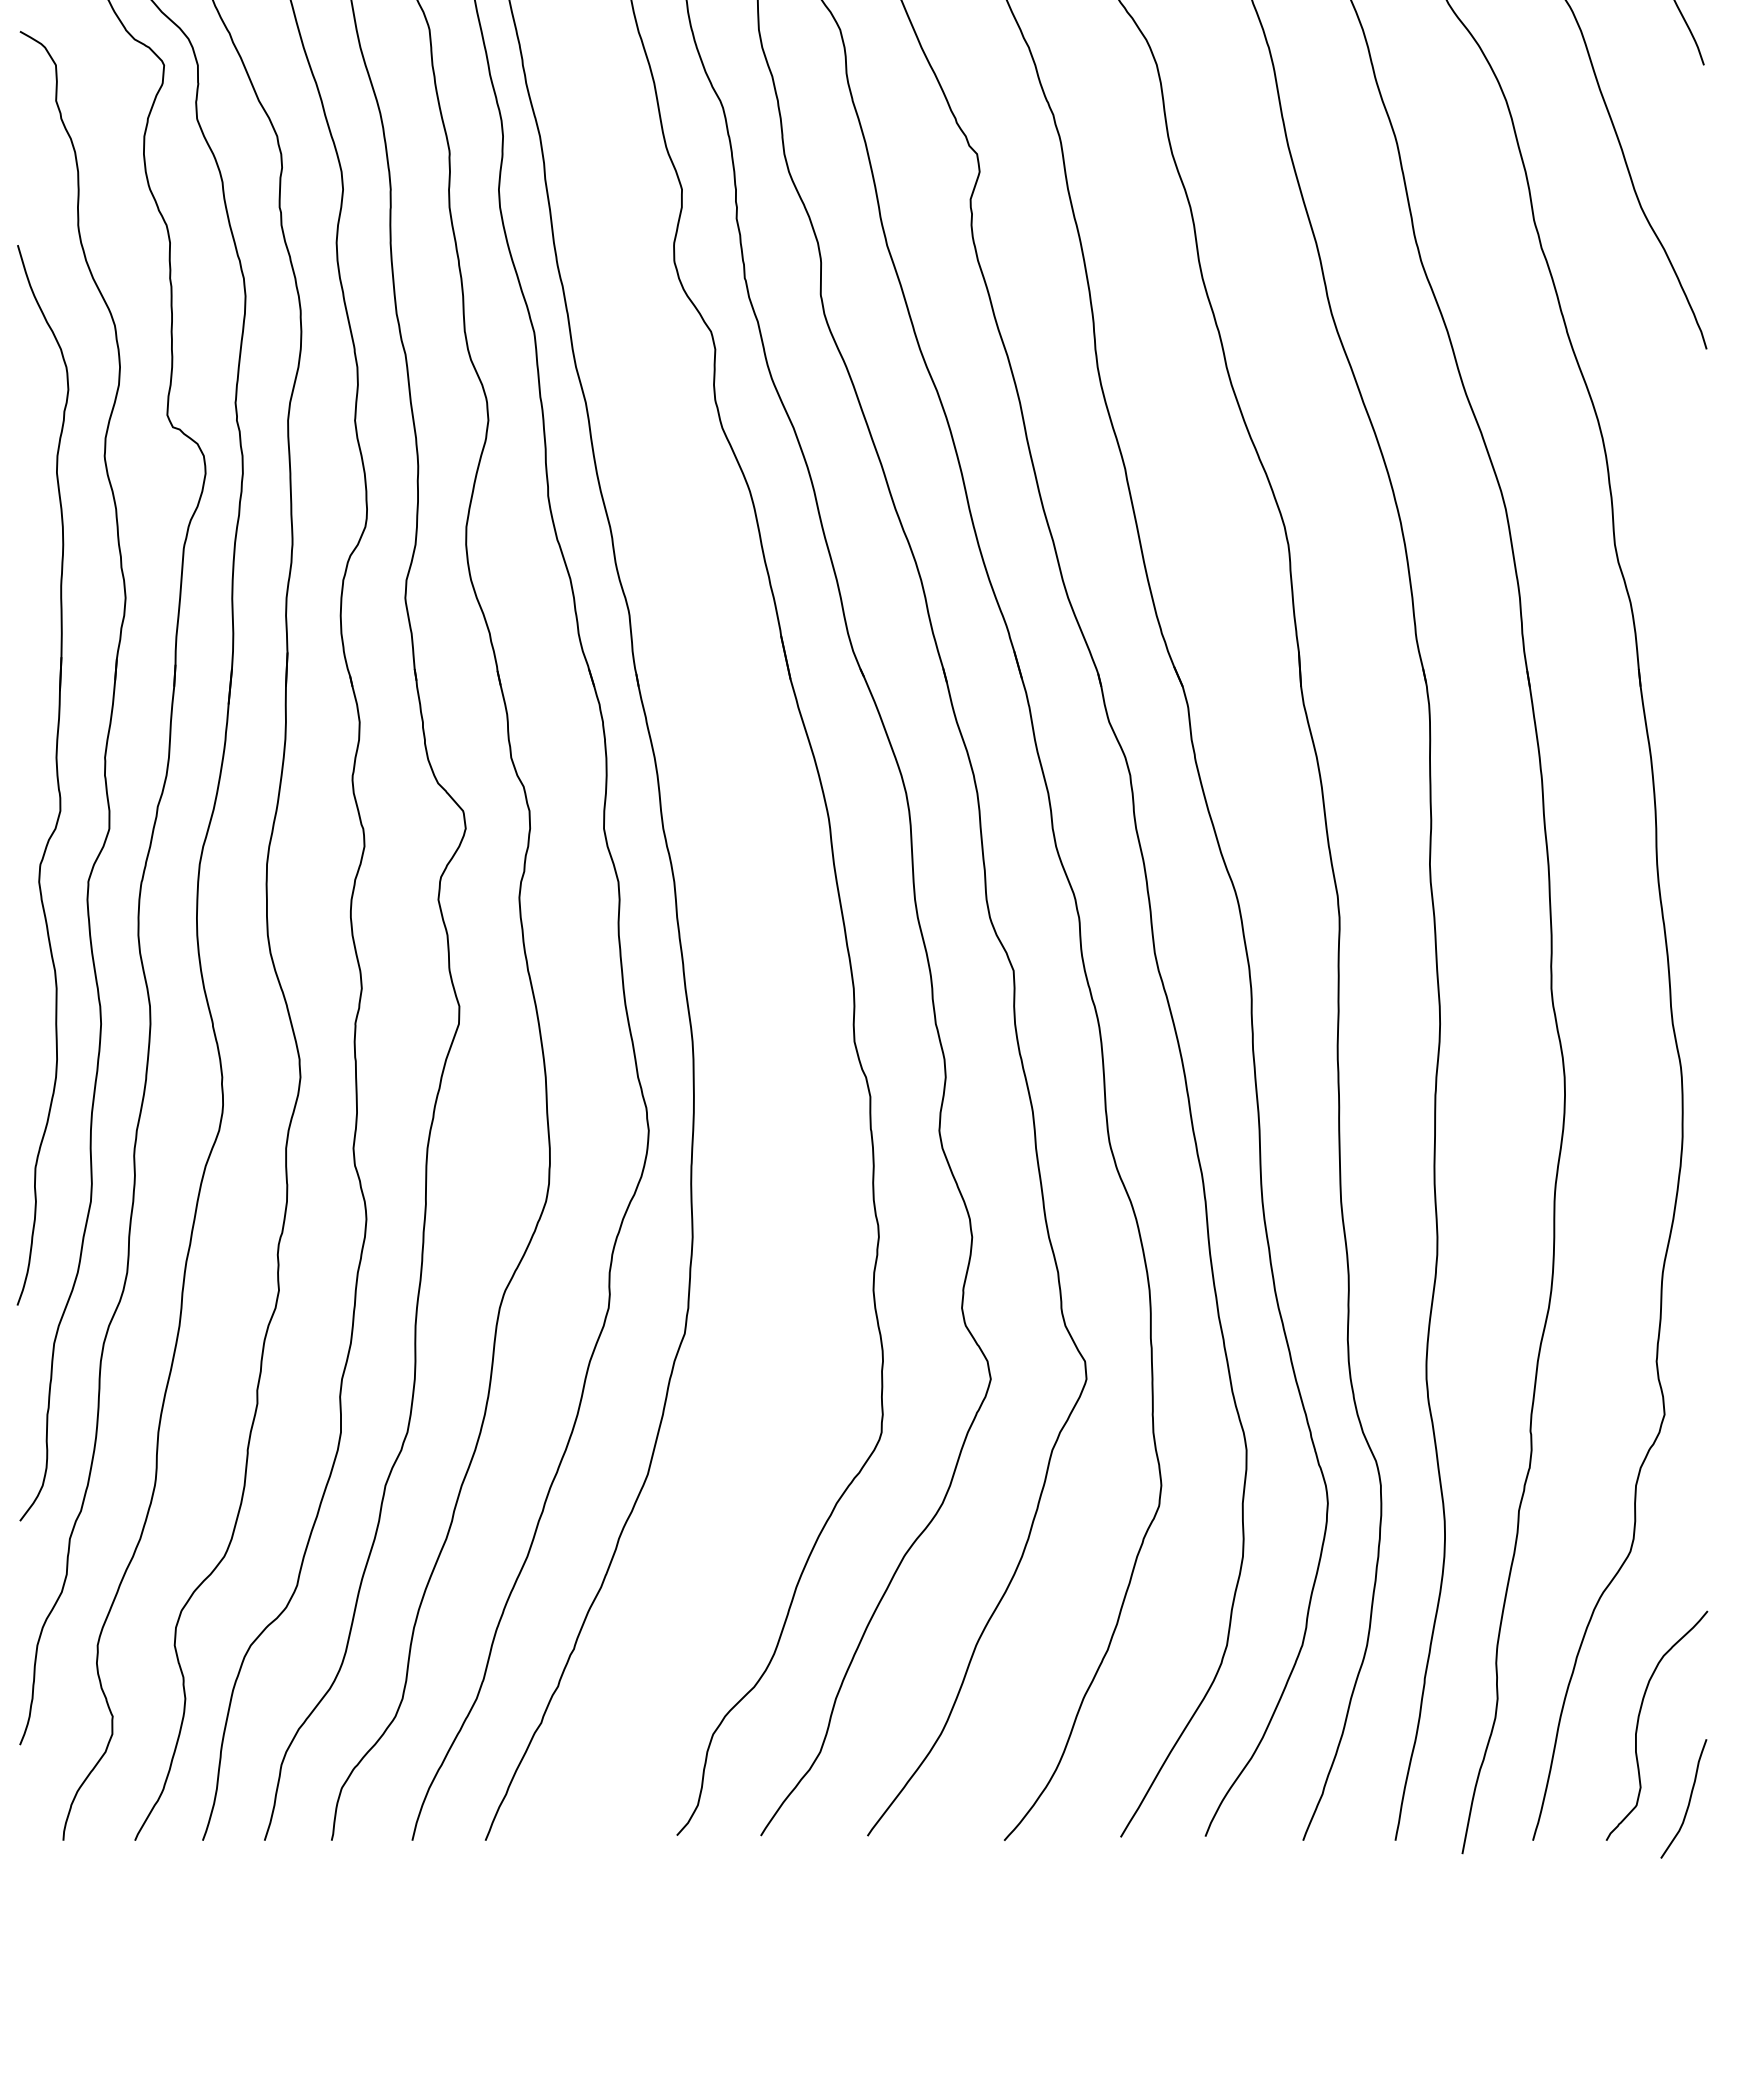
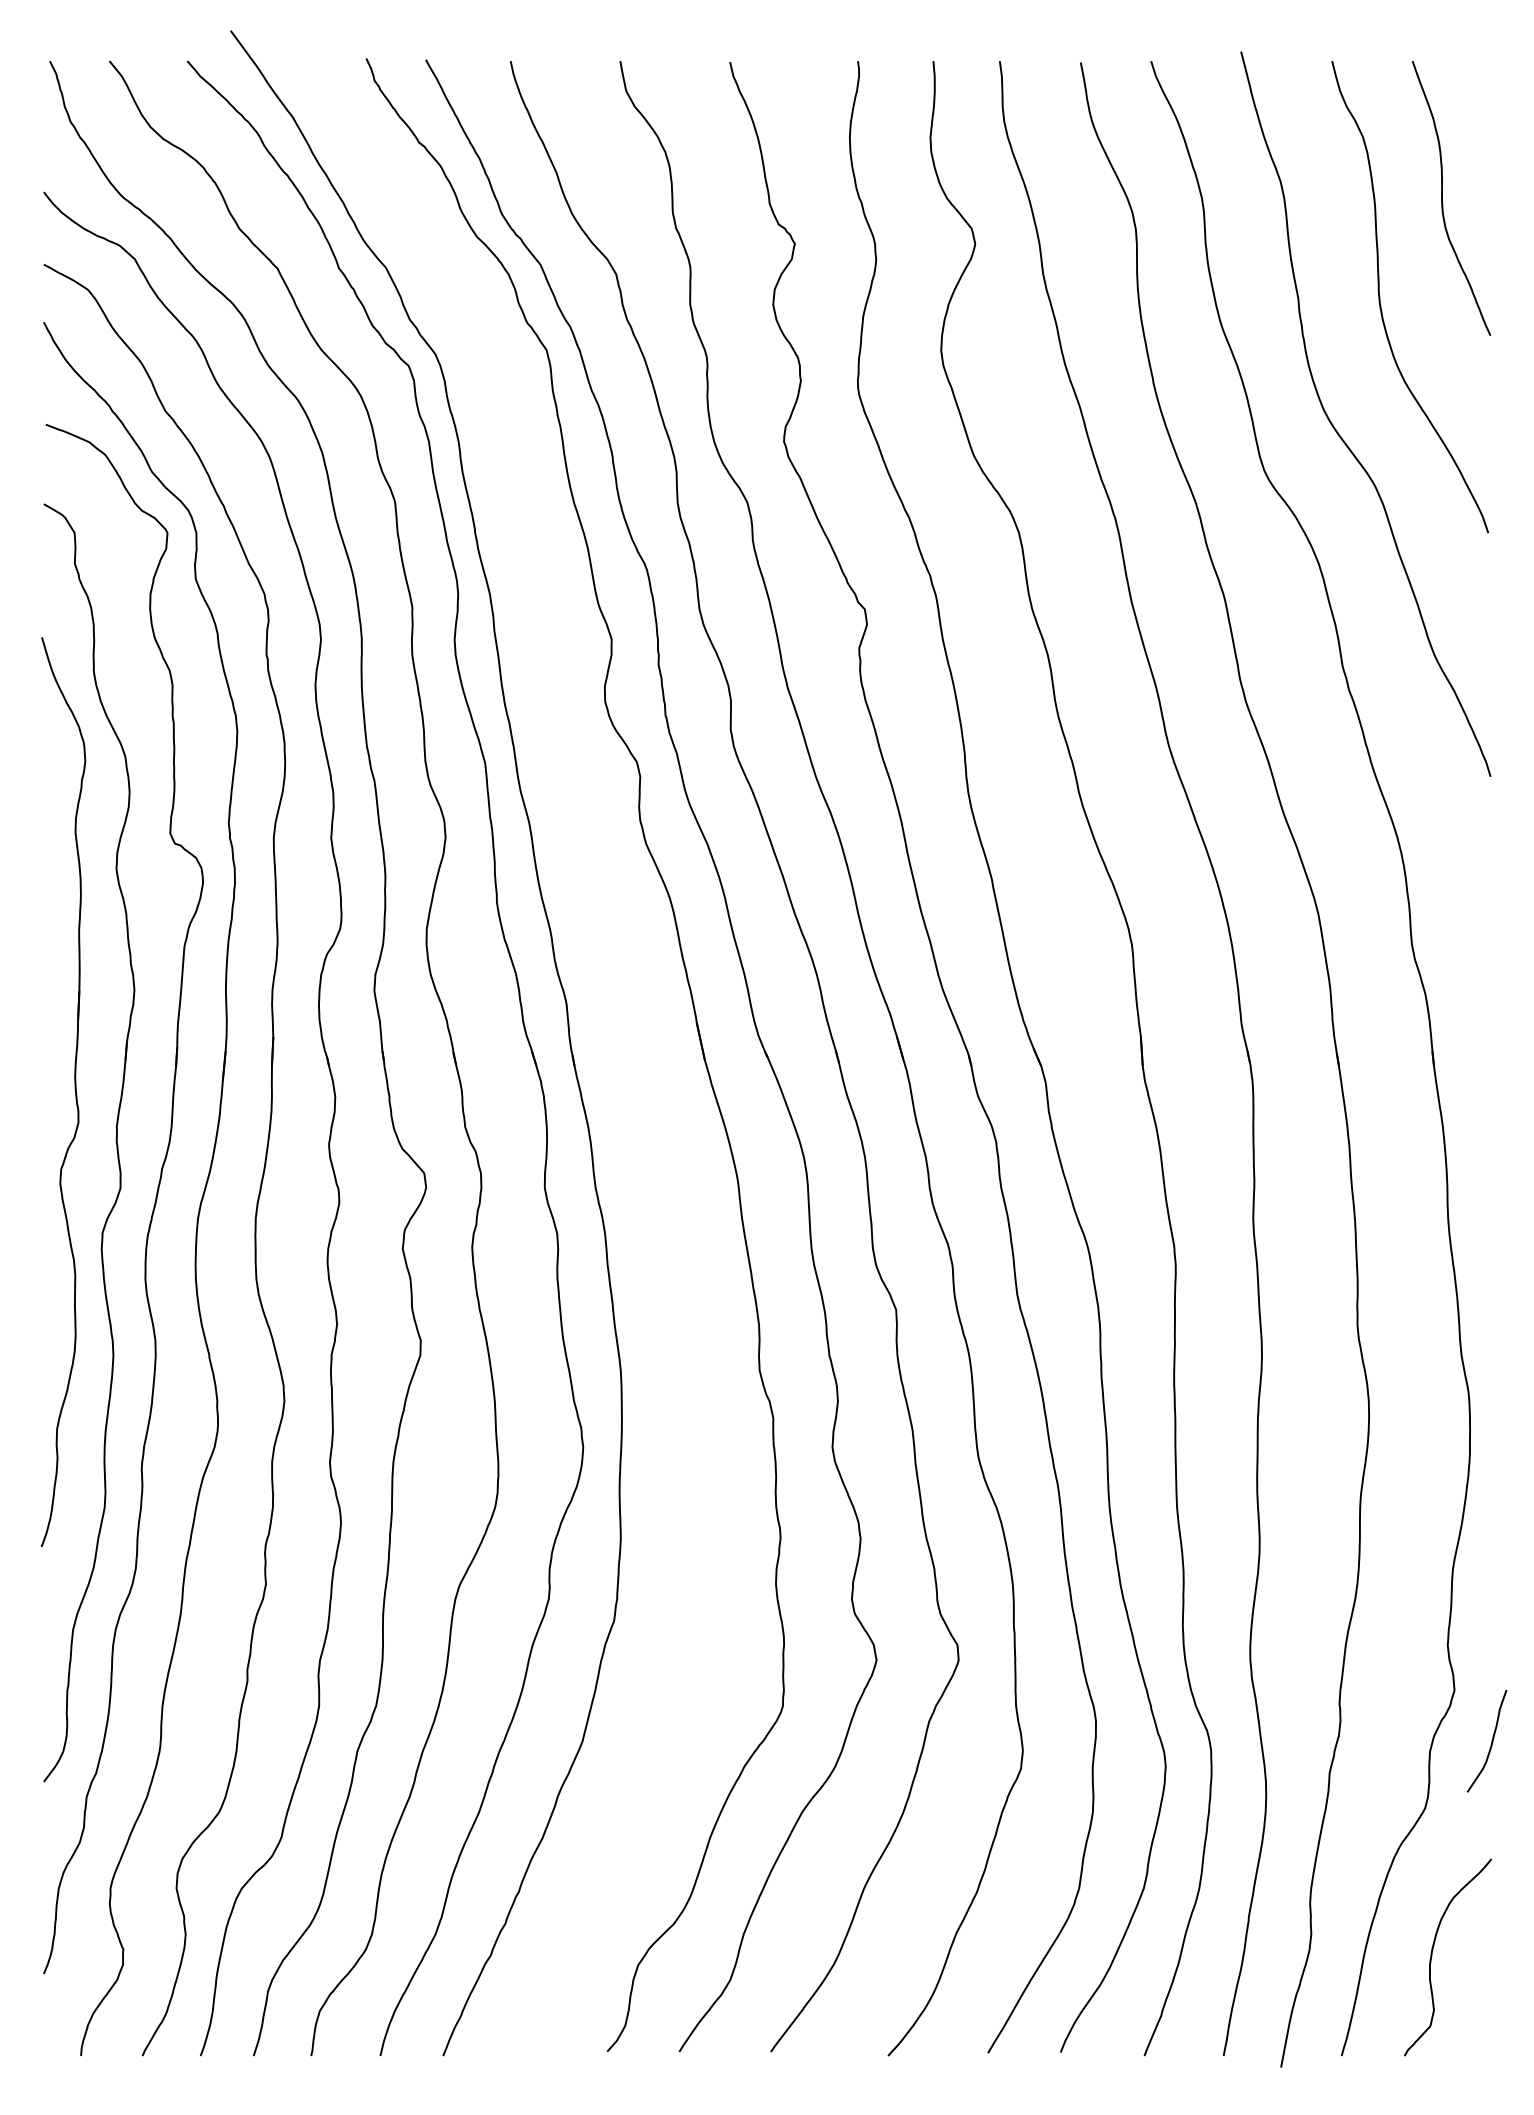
part: (55, 772) -> (74, 1089), moved
curve: (1689, 1799) -> (1491, 1741), moved

